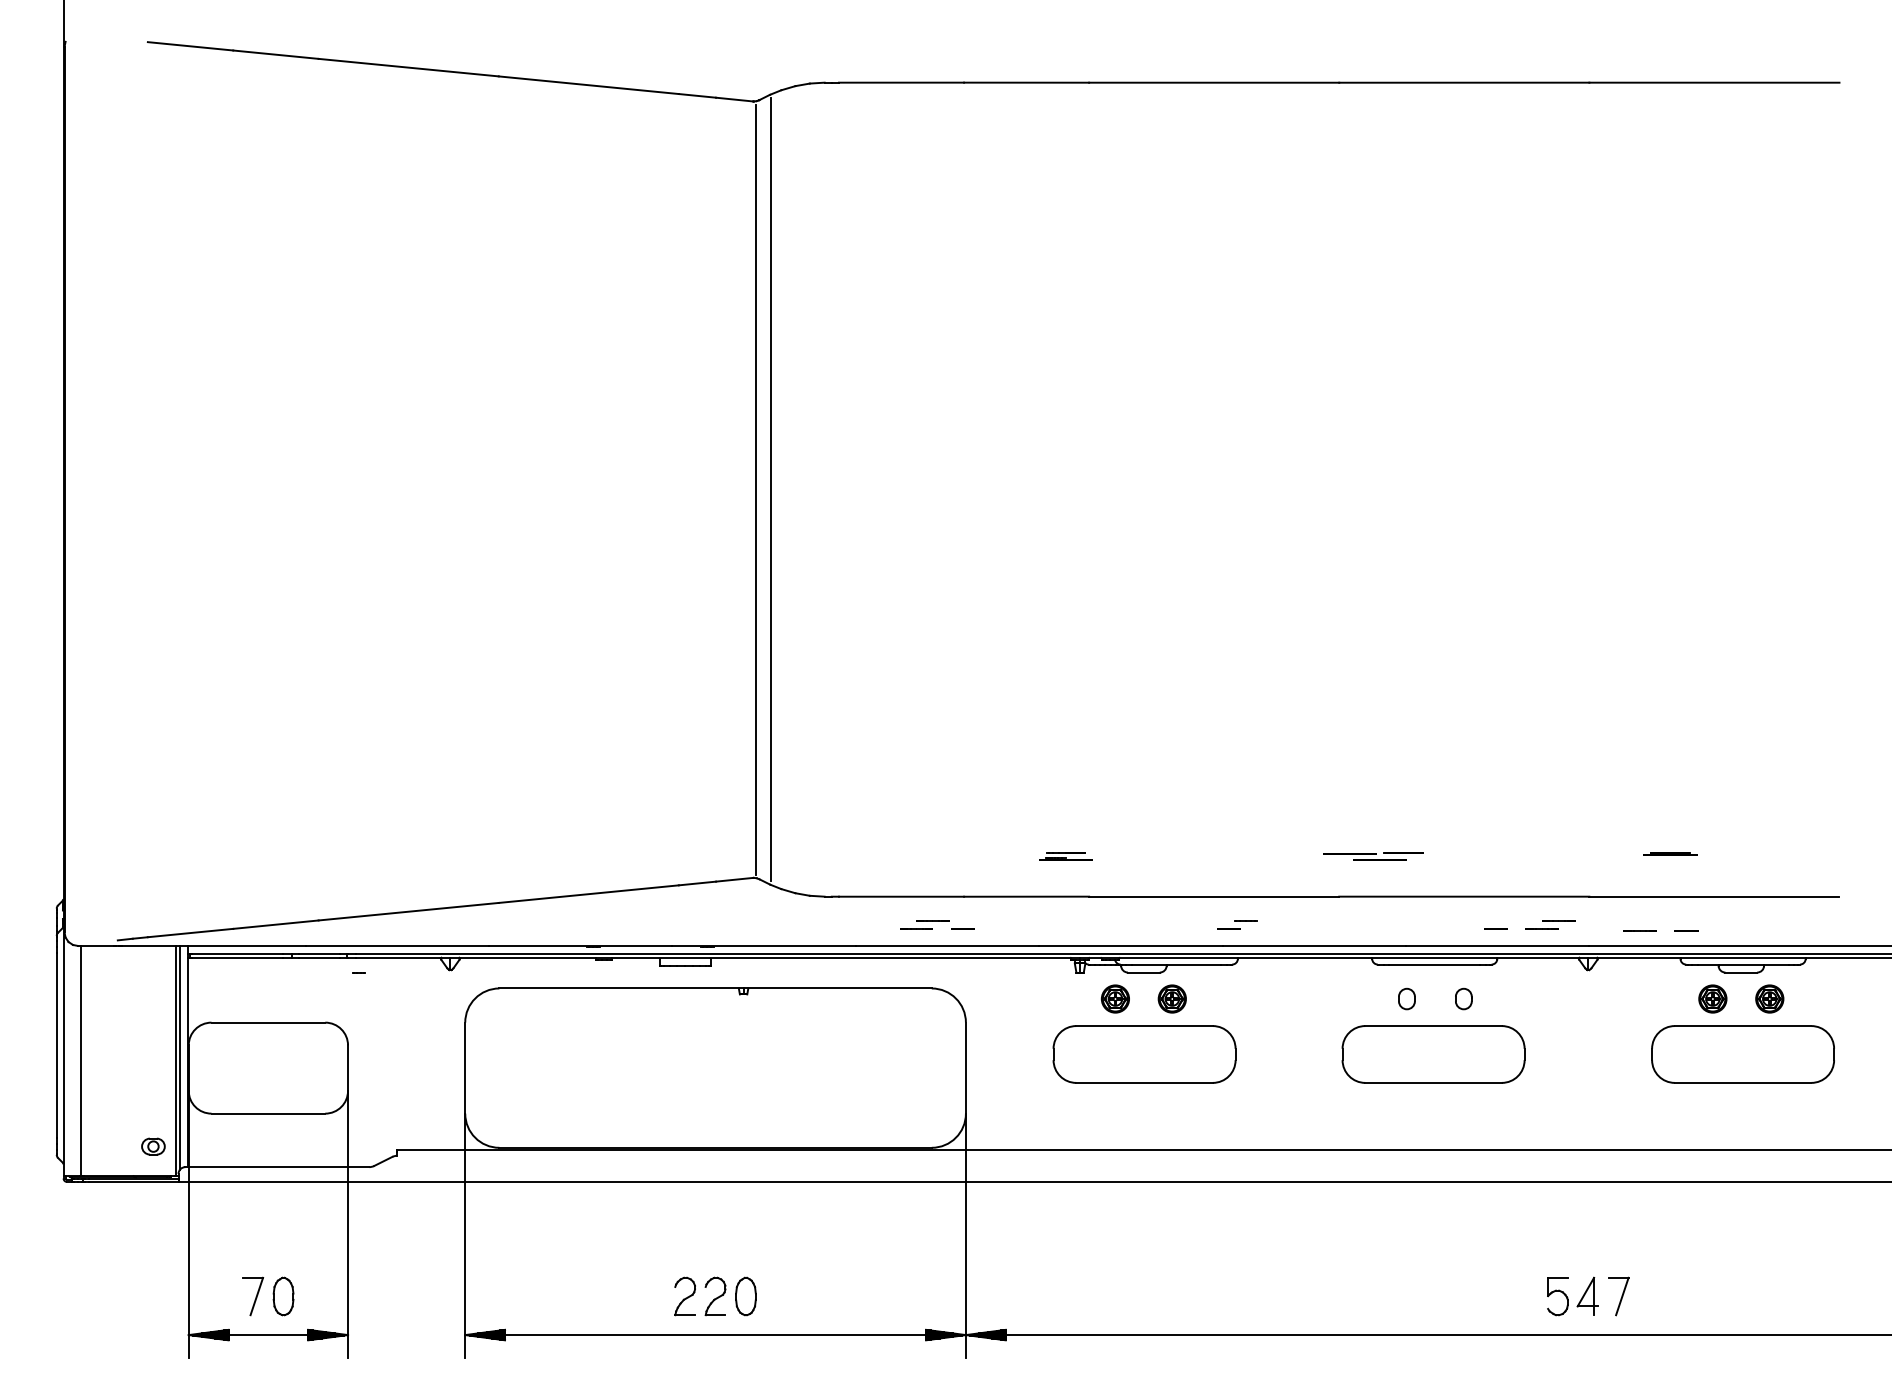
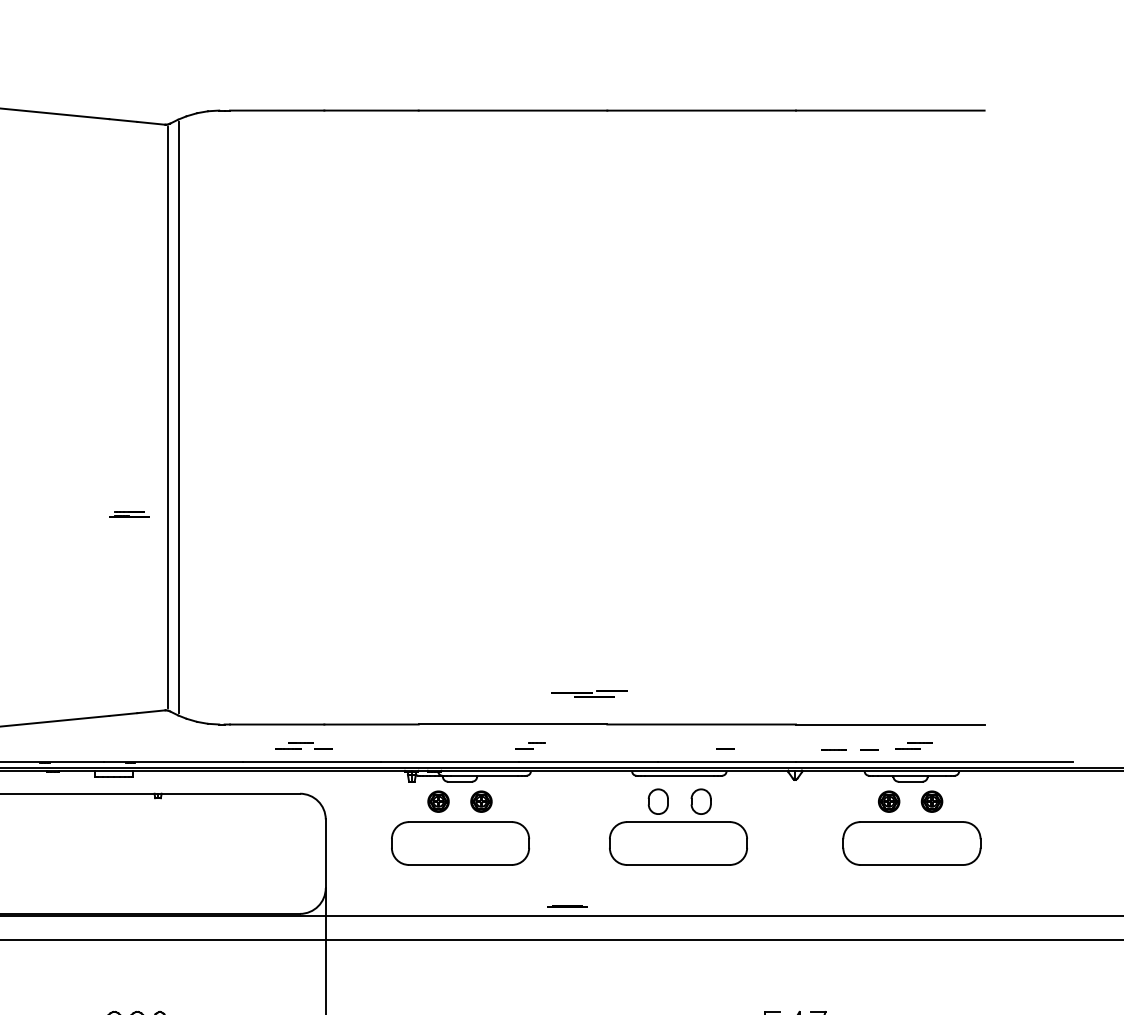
line: (1670, 853) -> (567, 906), moved
part: (1065, 856) -> (129, 514), moved
part: (1373, 856) -> (589, 694), moved
part: (1550, 924) -> (913, 745), moved
part: (1406, 998) -> (658, 801), size x1.6
part: (1463, 998) -> (701, 801), size x1.6

